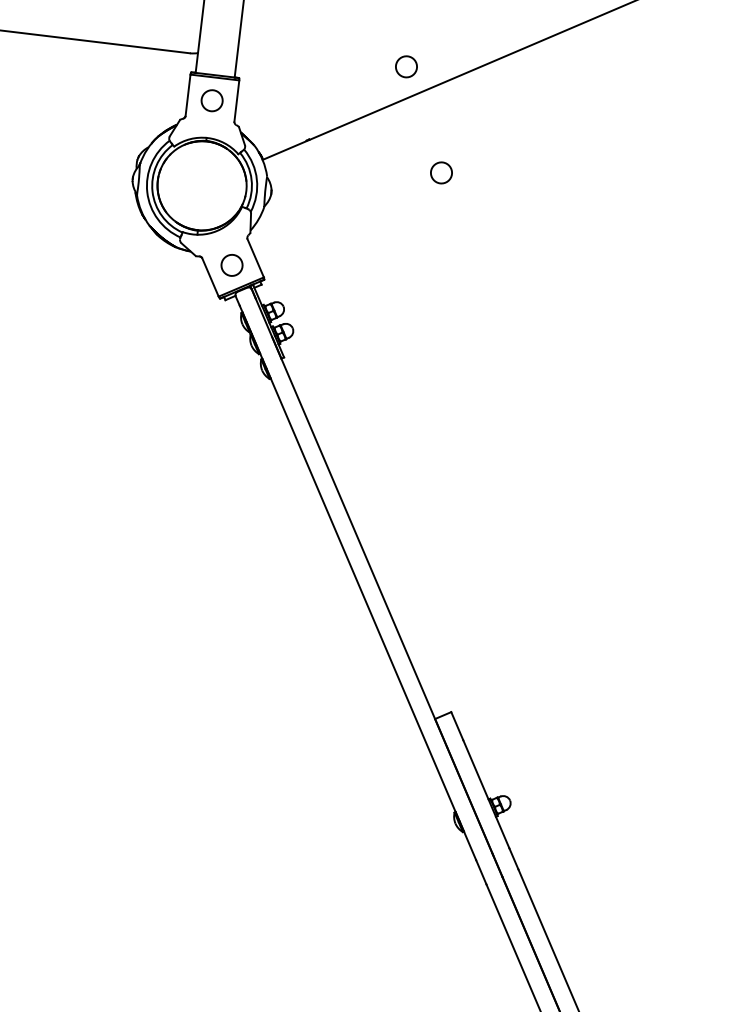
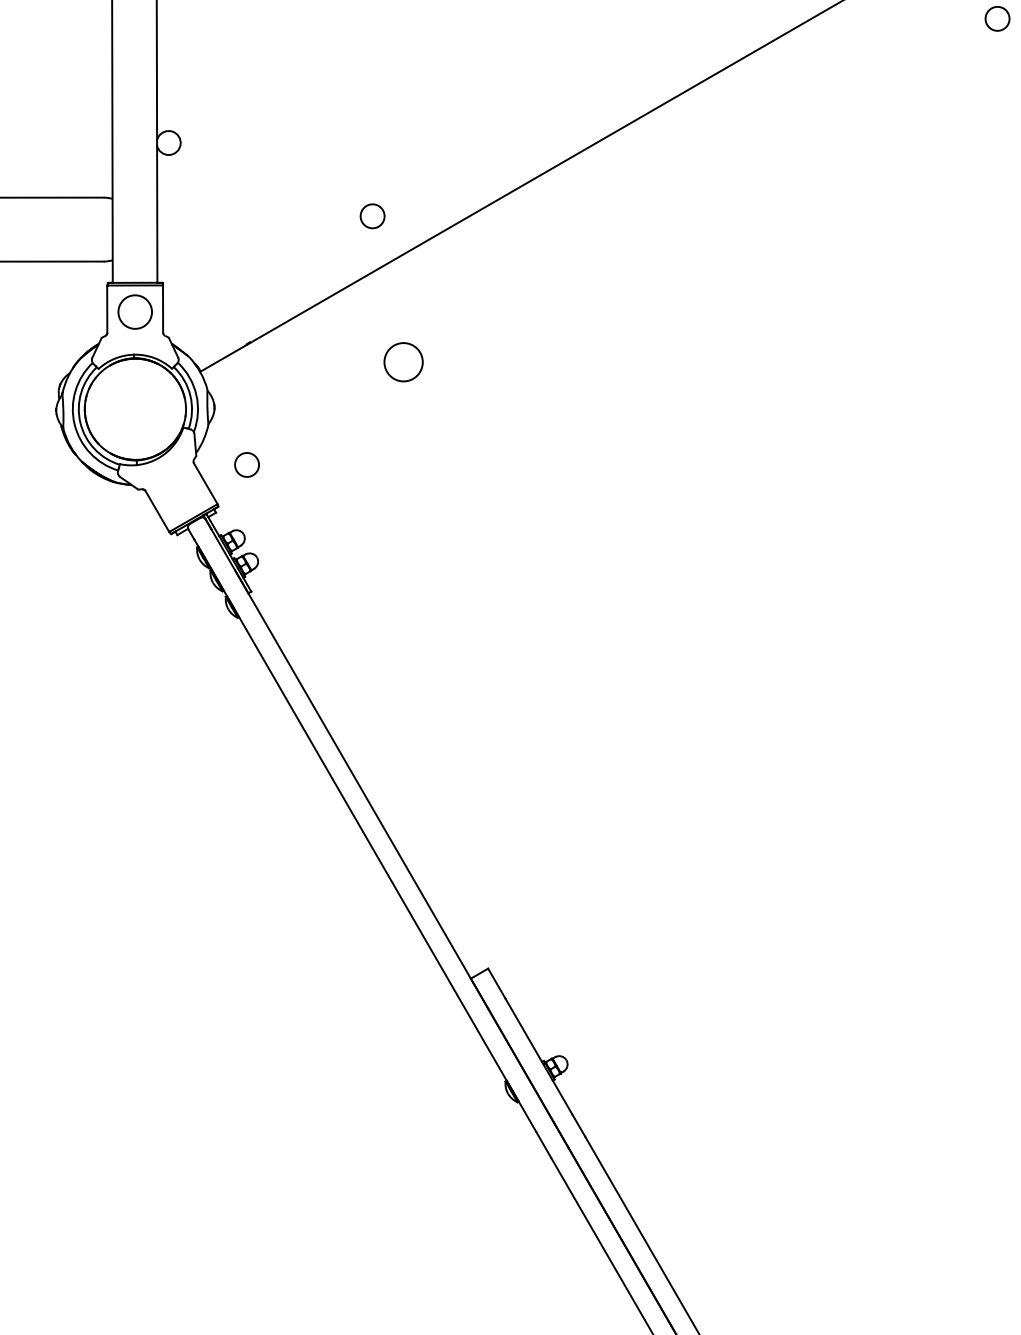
circle: (406, 66) -> (372, 216), moved
circle: (211, 100) -> (134, 311), size x1.4
circle: (441, 172) -> (403, 361), size x1.6
circle: (231, 264) -> (246, 464), moved

